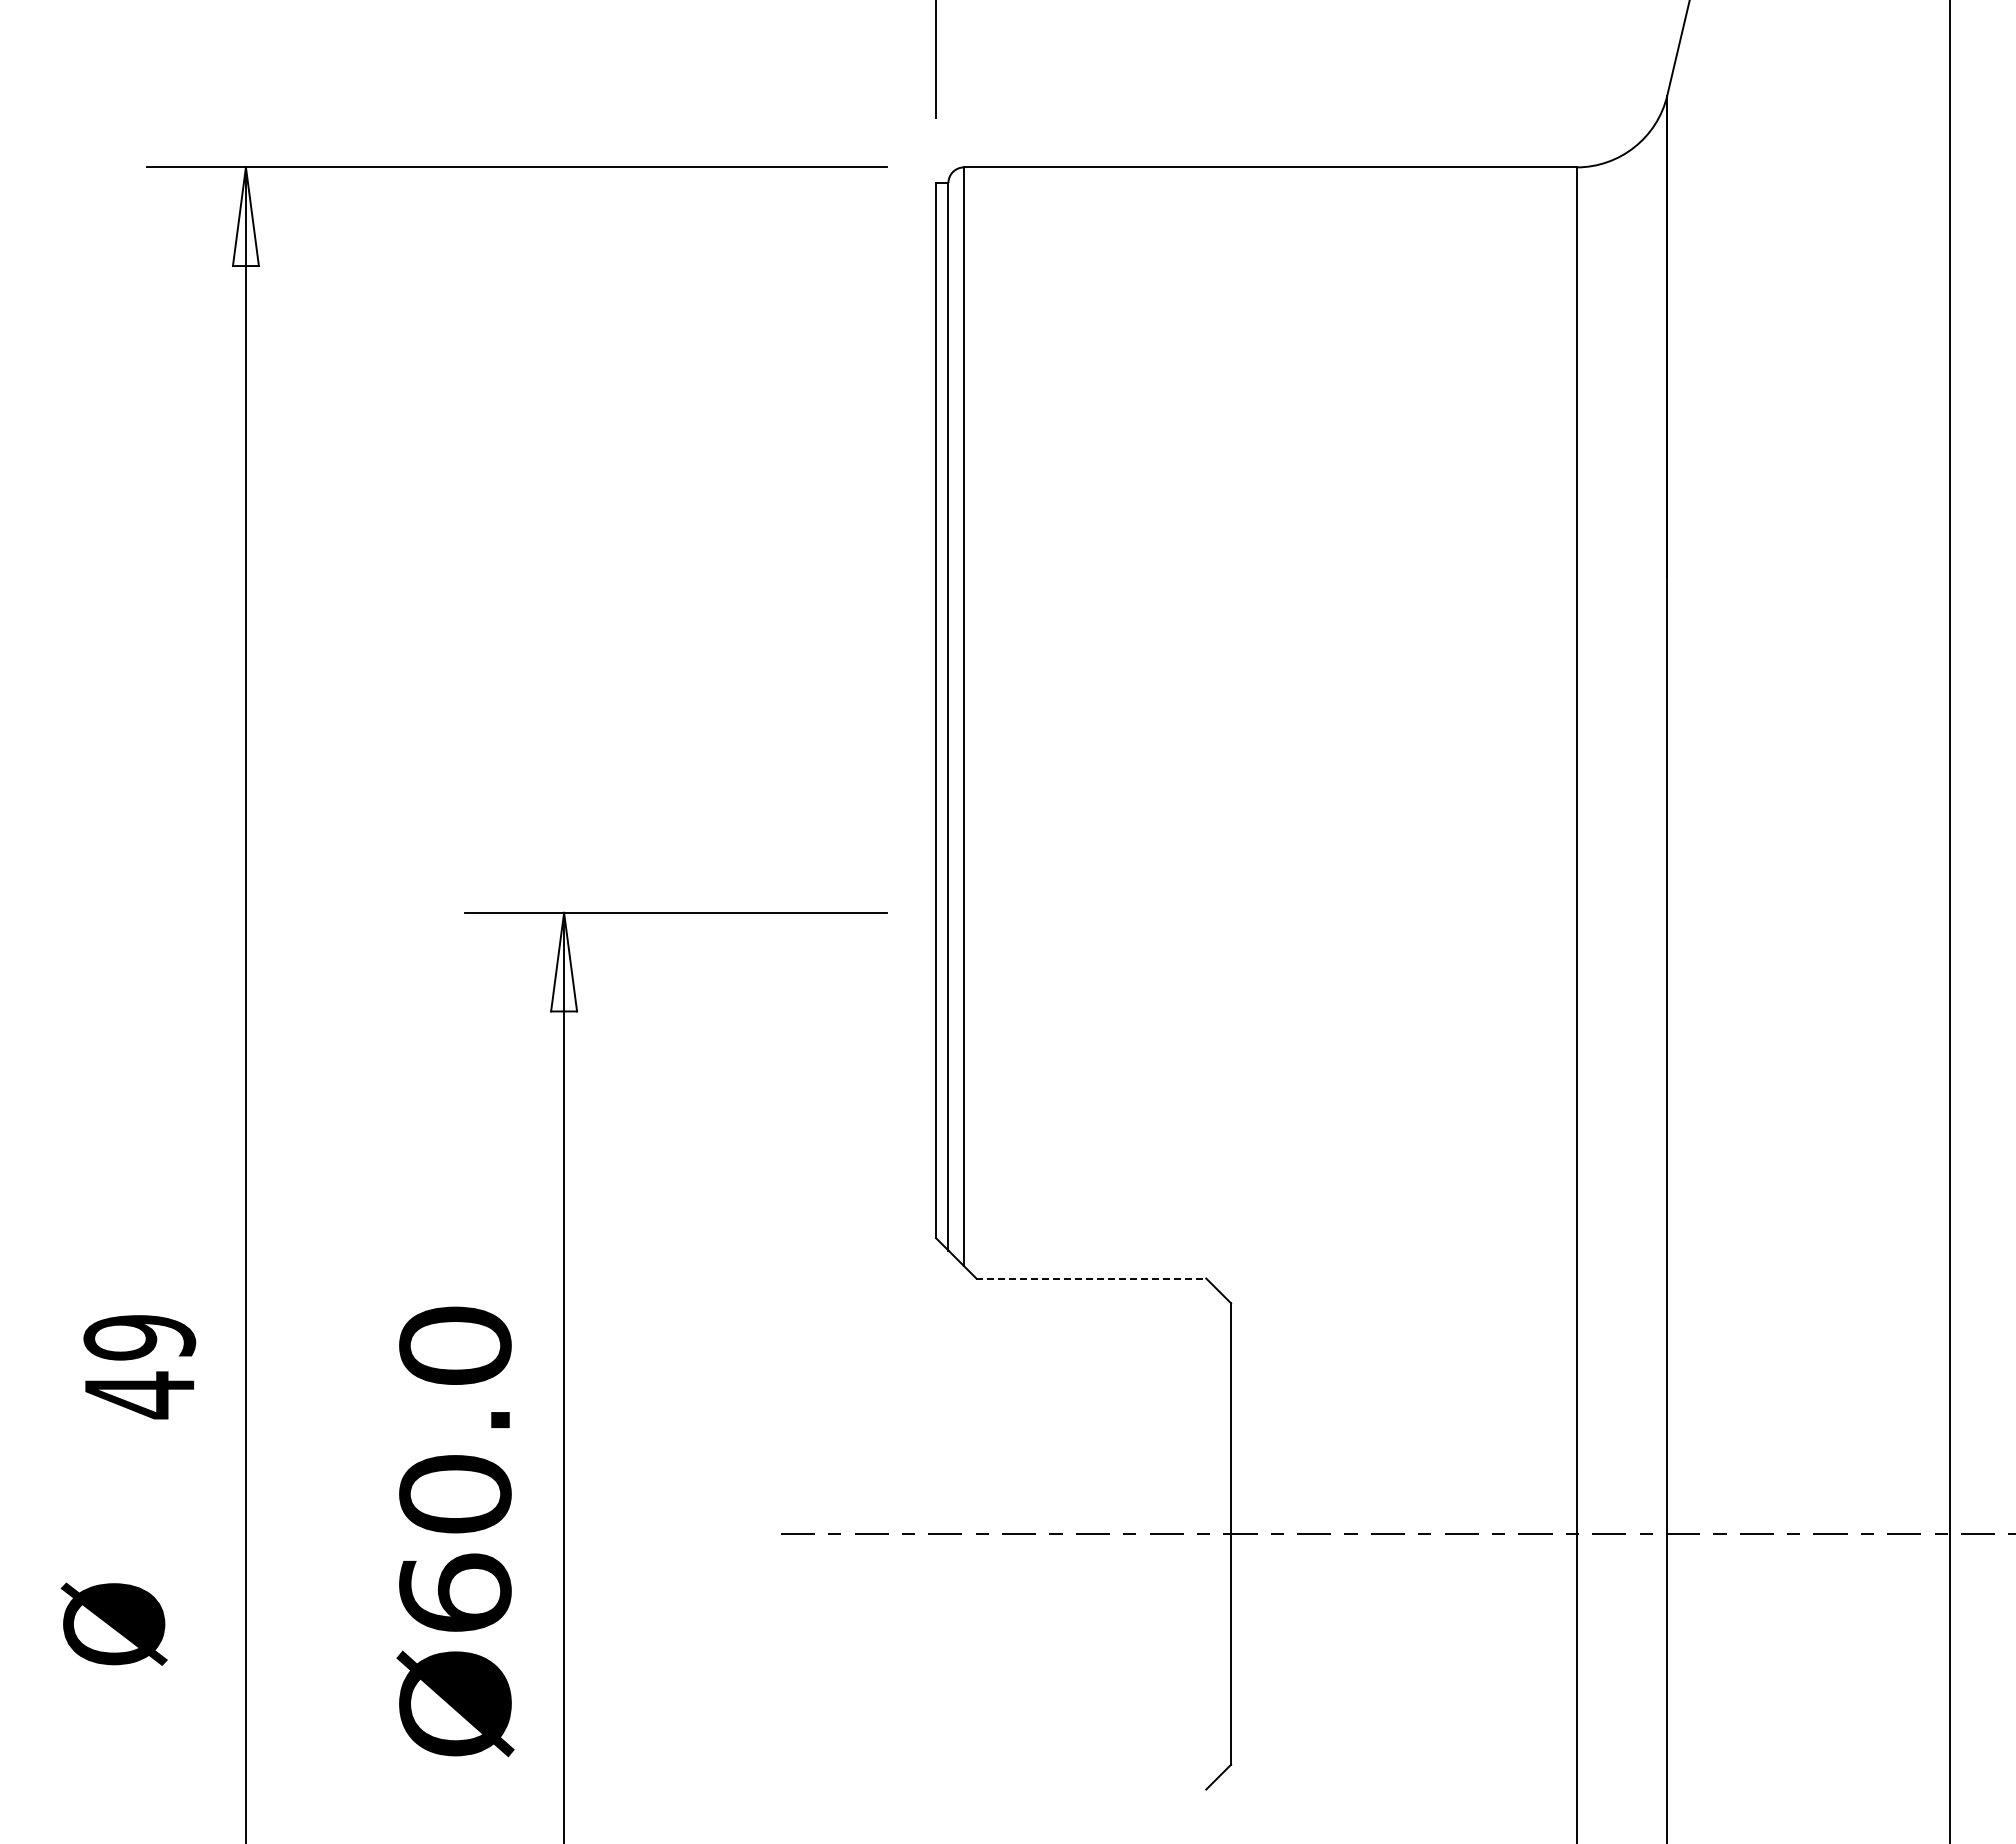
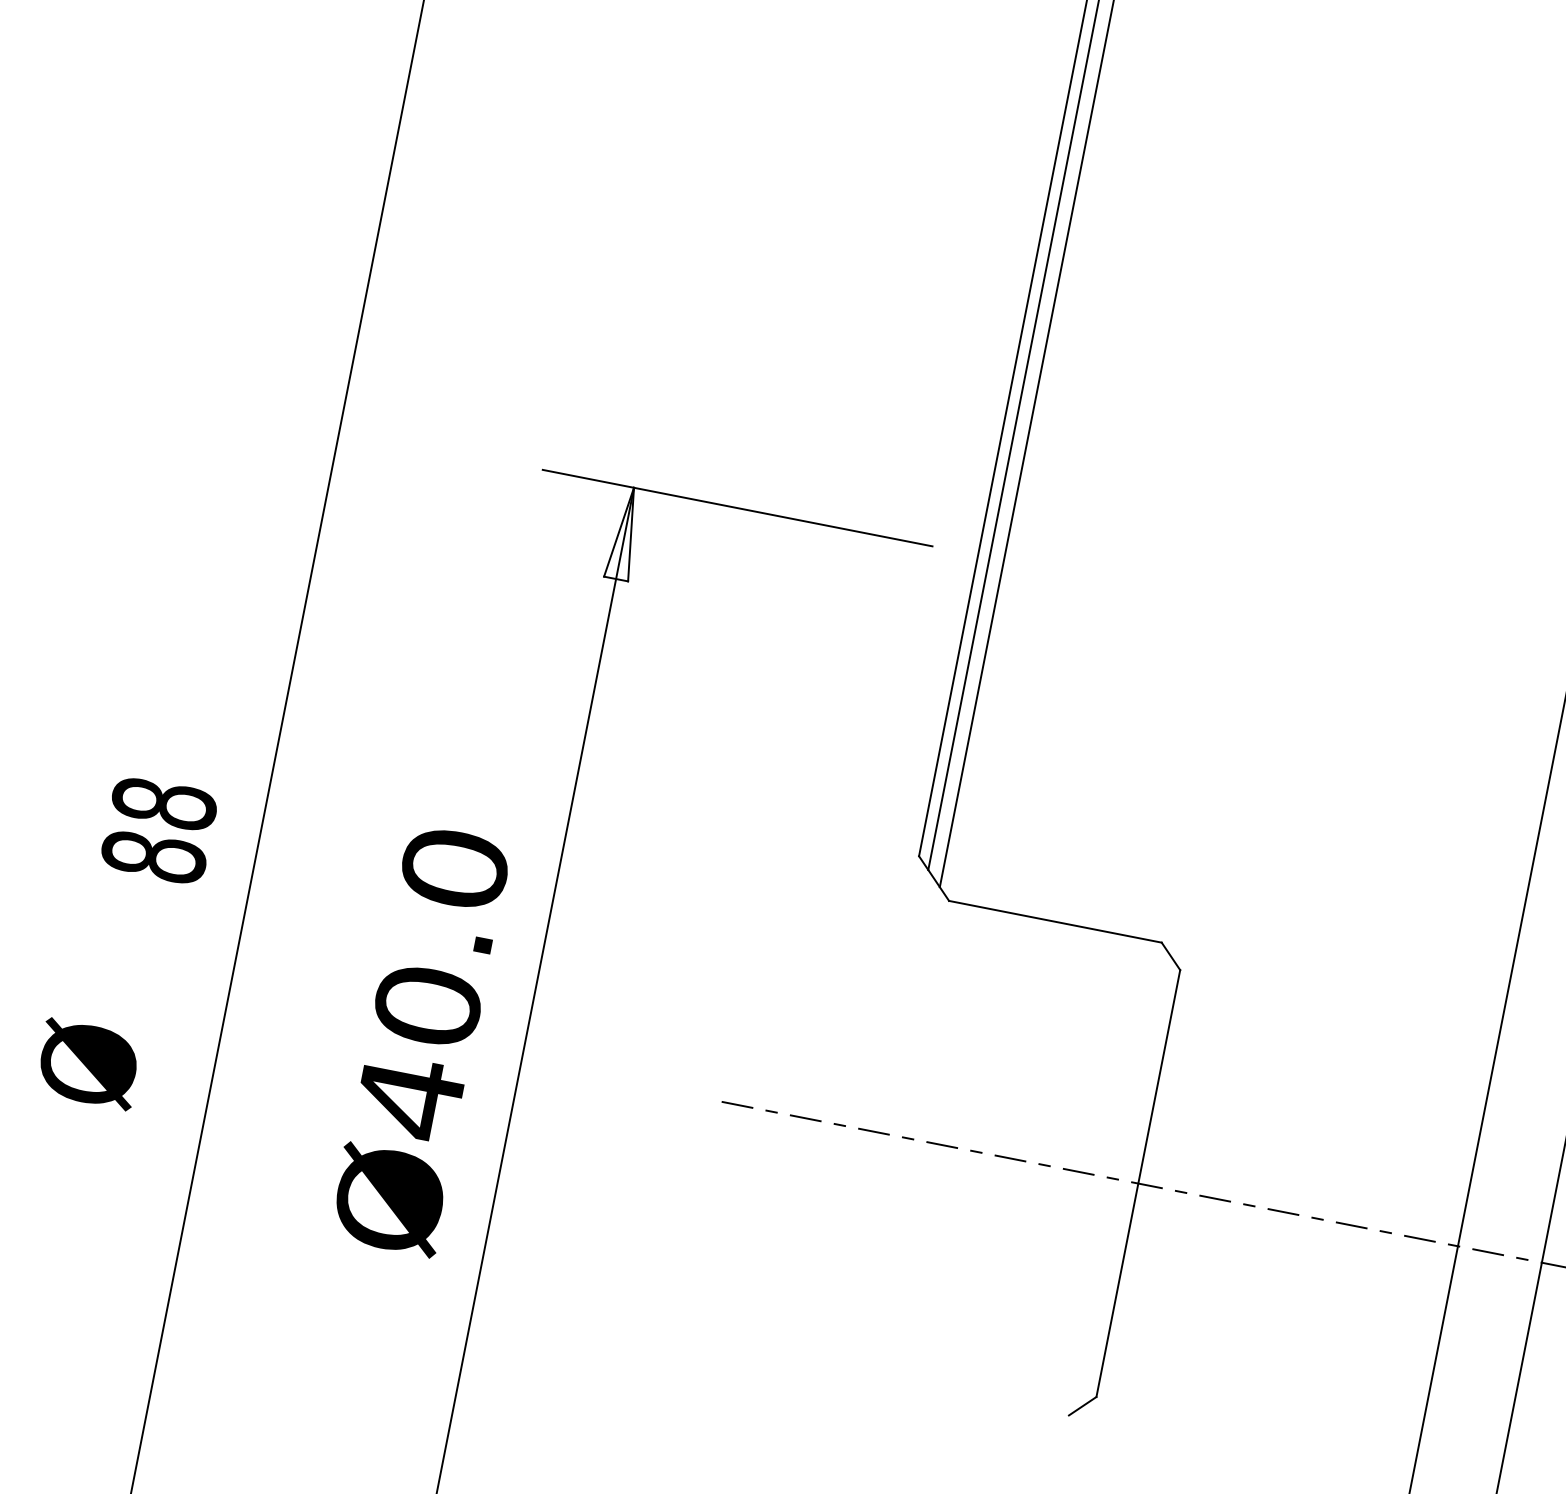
line: (1091, 1278) -> (1055, 921), dashed -> solid
text: (139, 1367) -> (158, 831), 49 -> 88
text: (455, 1593) -> (409, 1097), Ø60.0 -> Ø40.0

